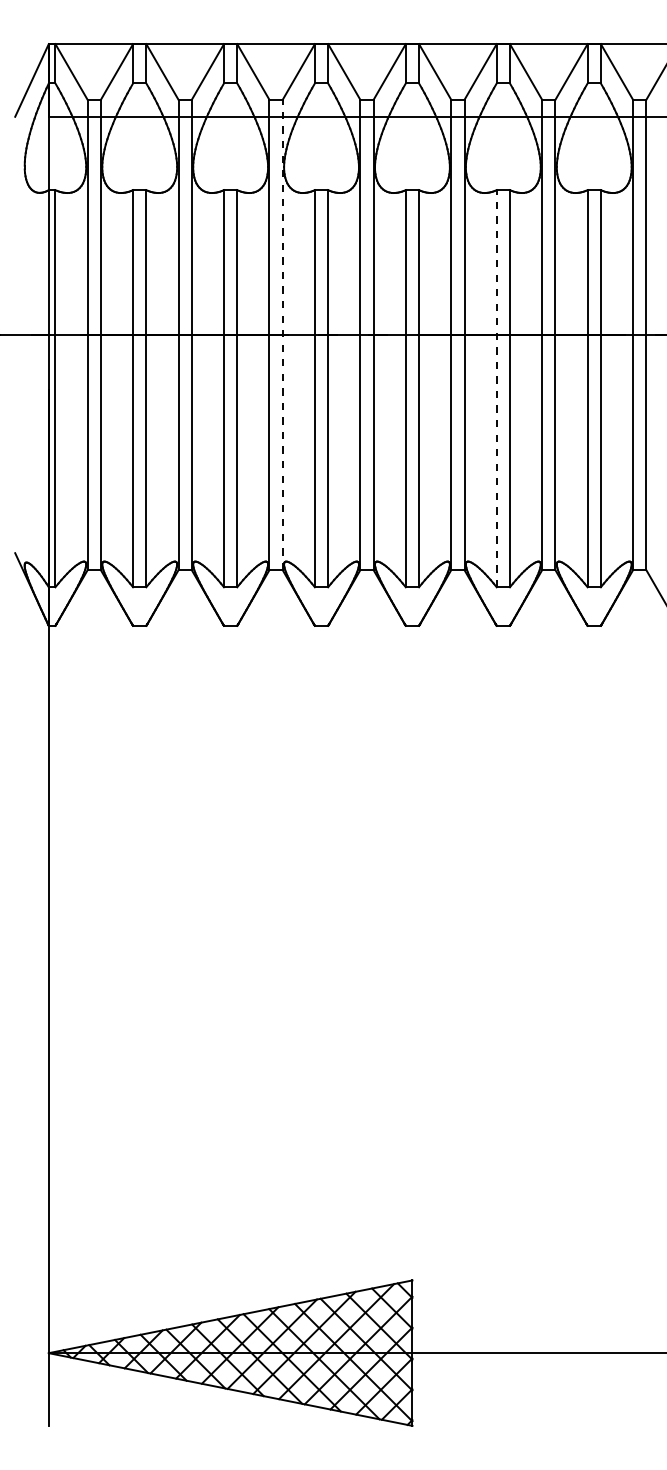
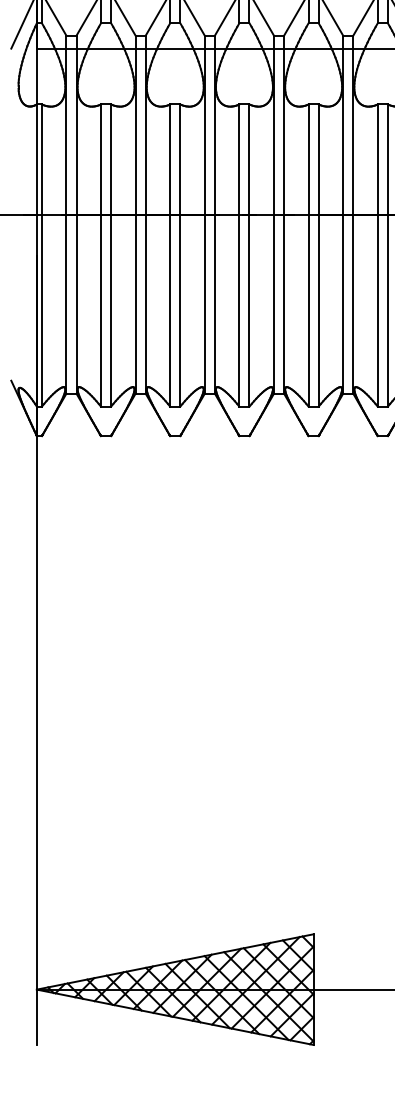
line: (282, 334) -> (214, 214), dashed -> solid
line: (496, 388) -> (377, 255), dashed -> solid

